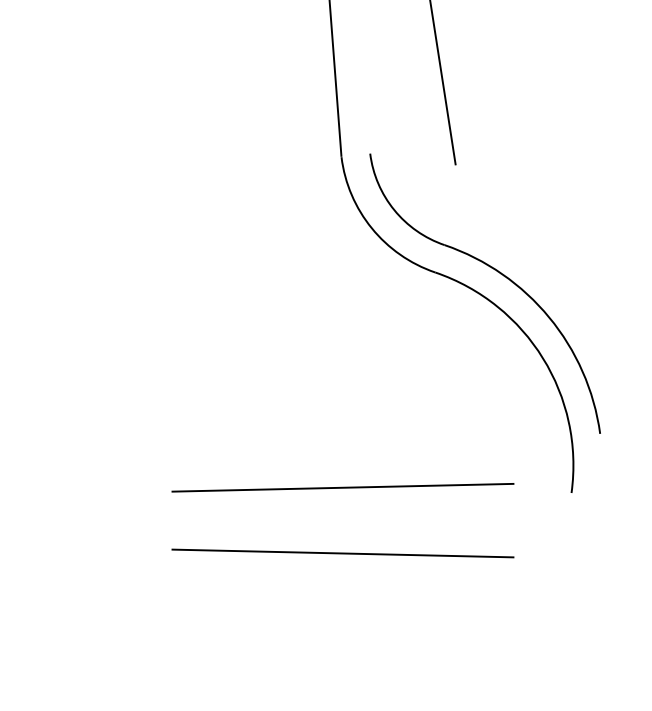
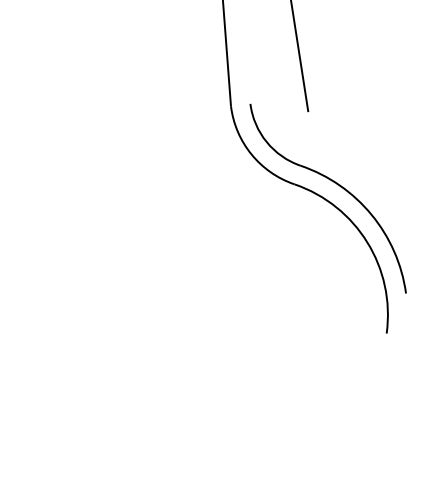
line: (342, 487) -> (231, 329), removed
line: (342, 553) -> (231, 374), removed

